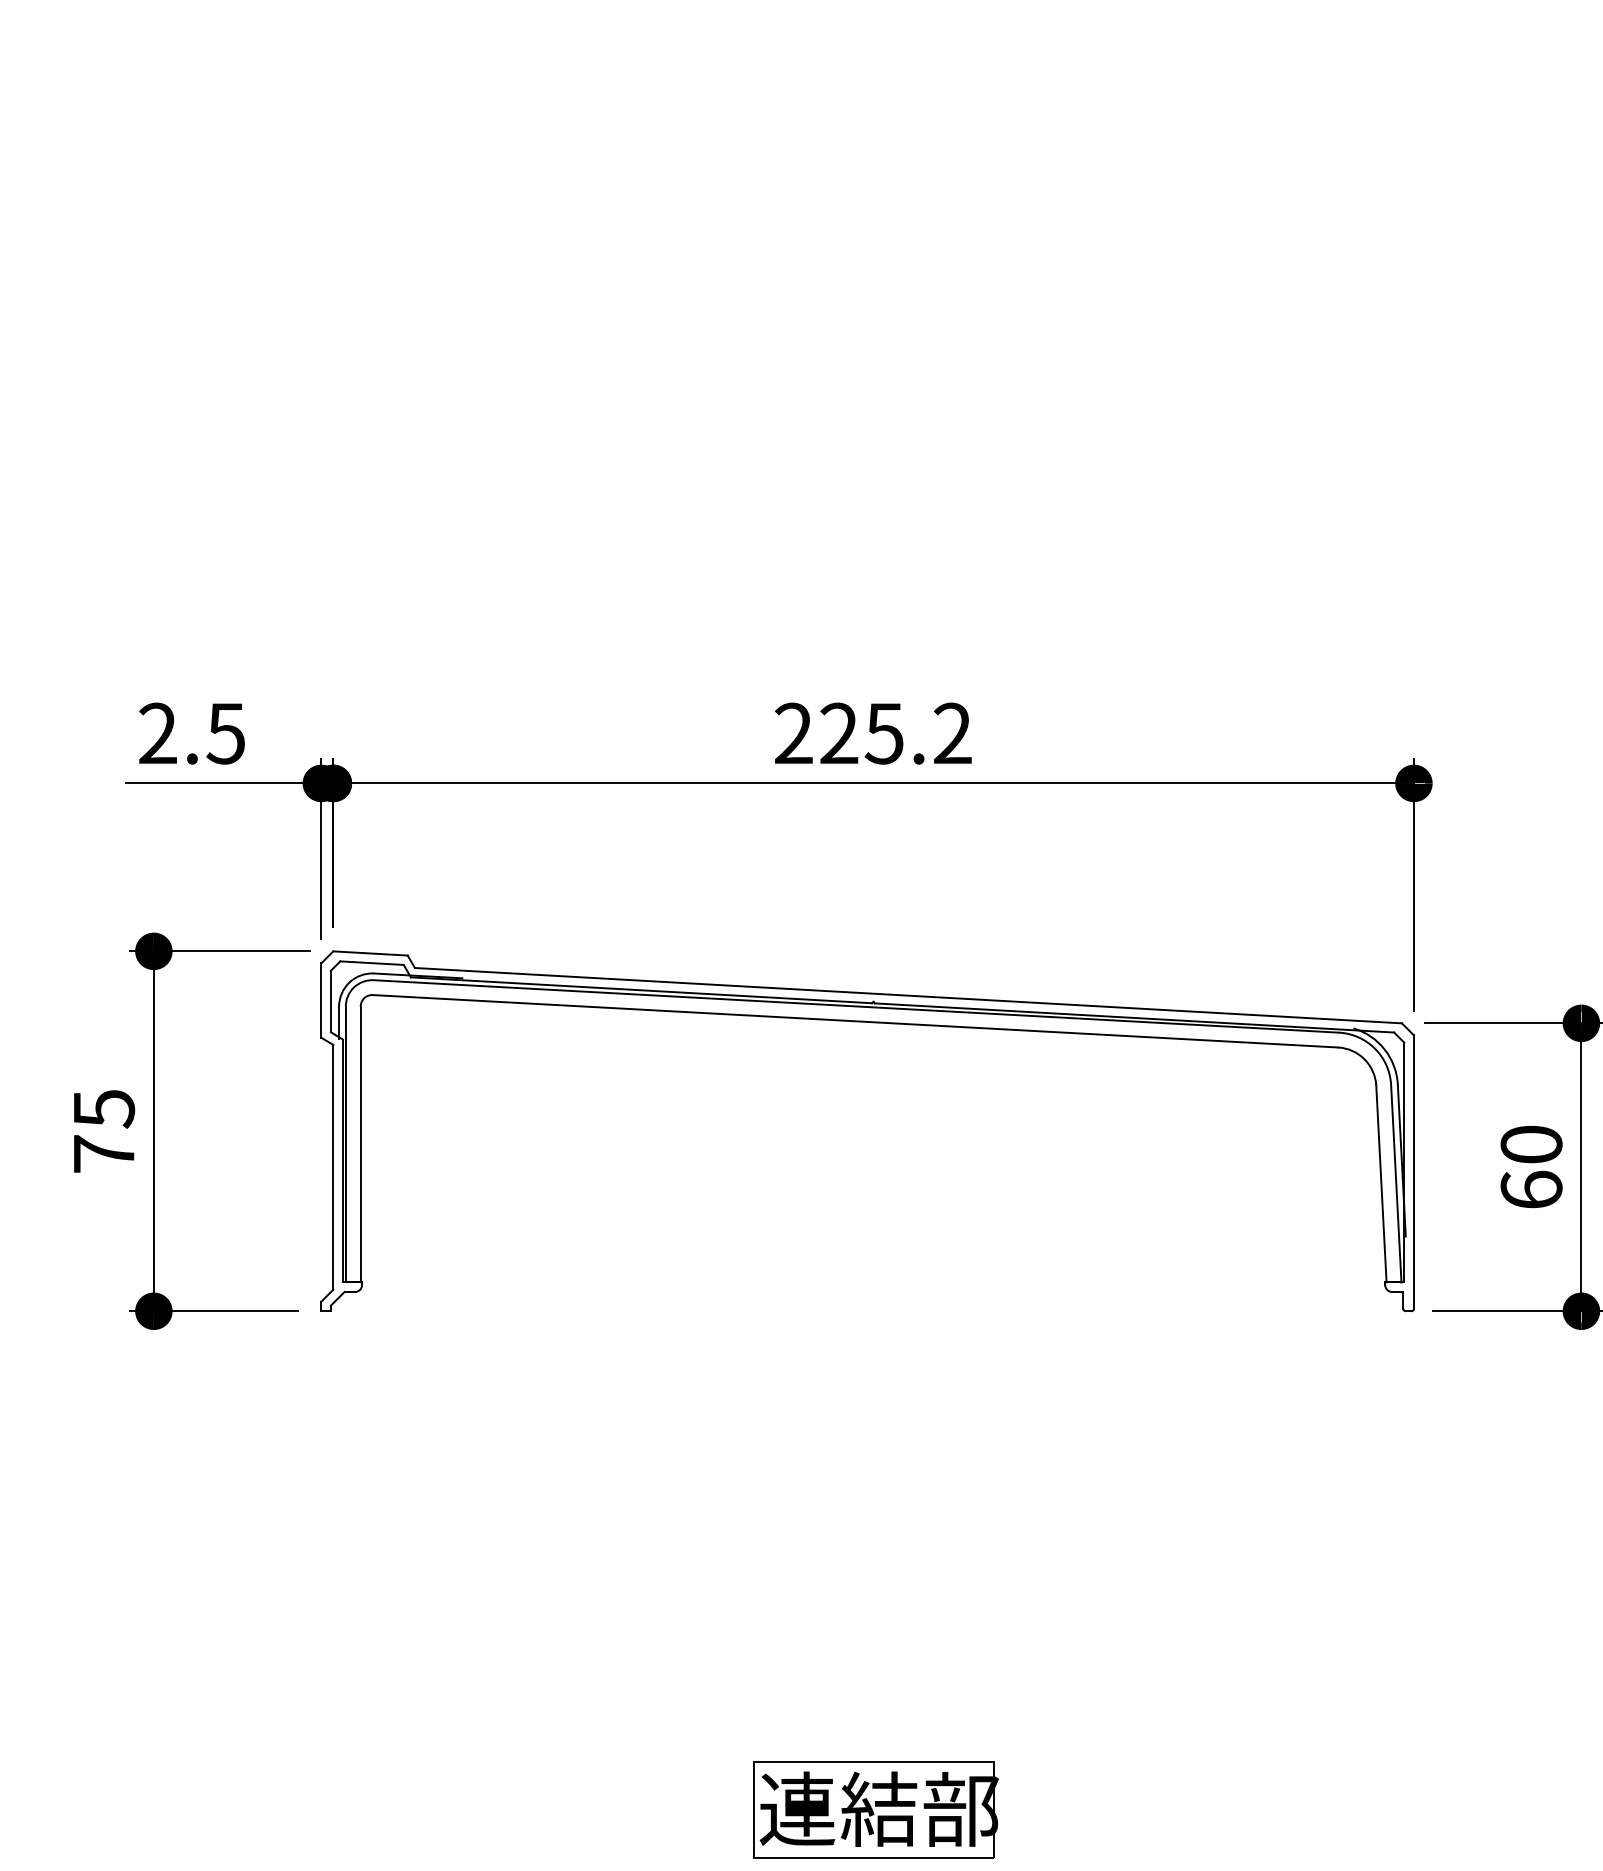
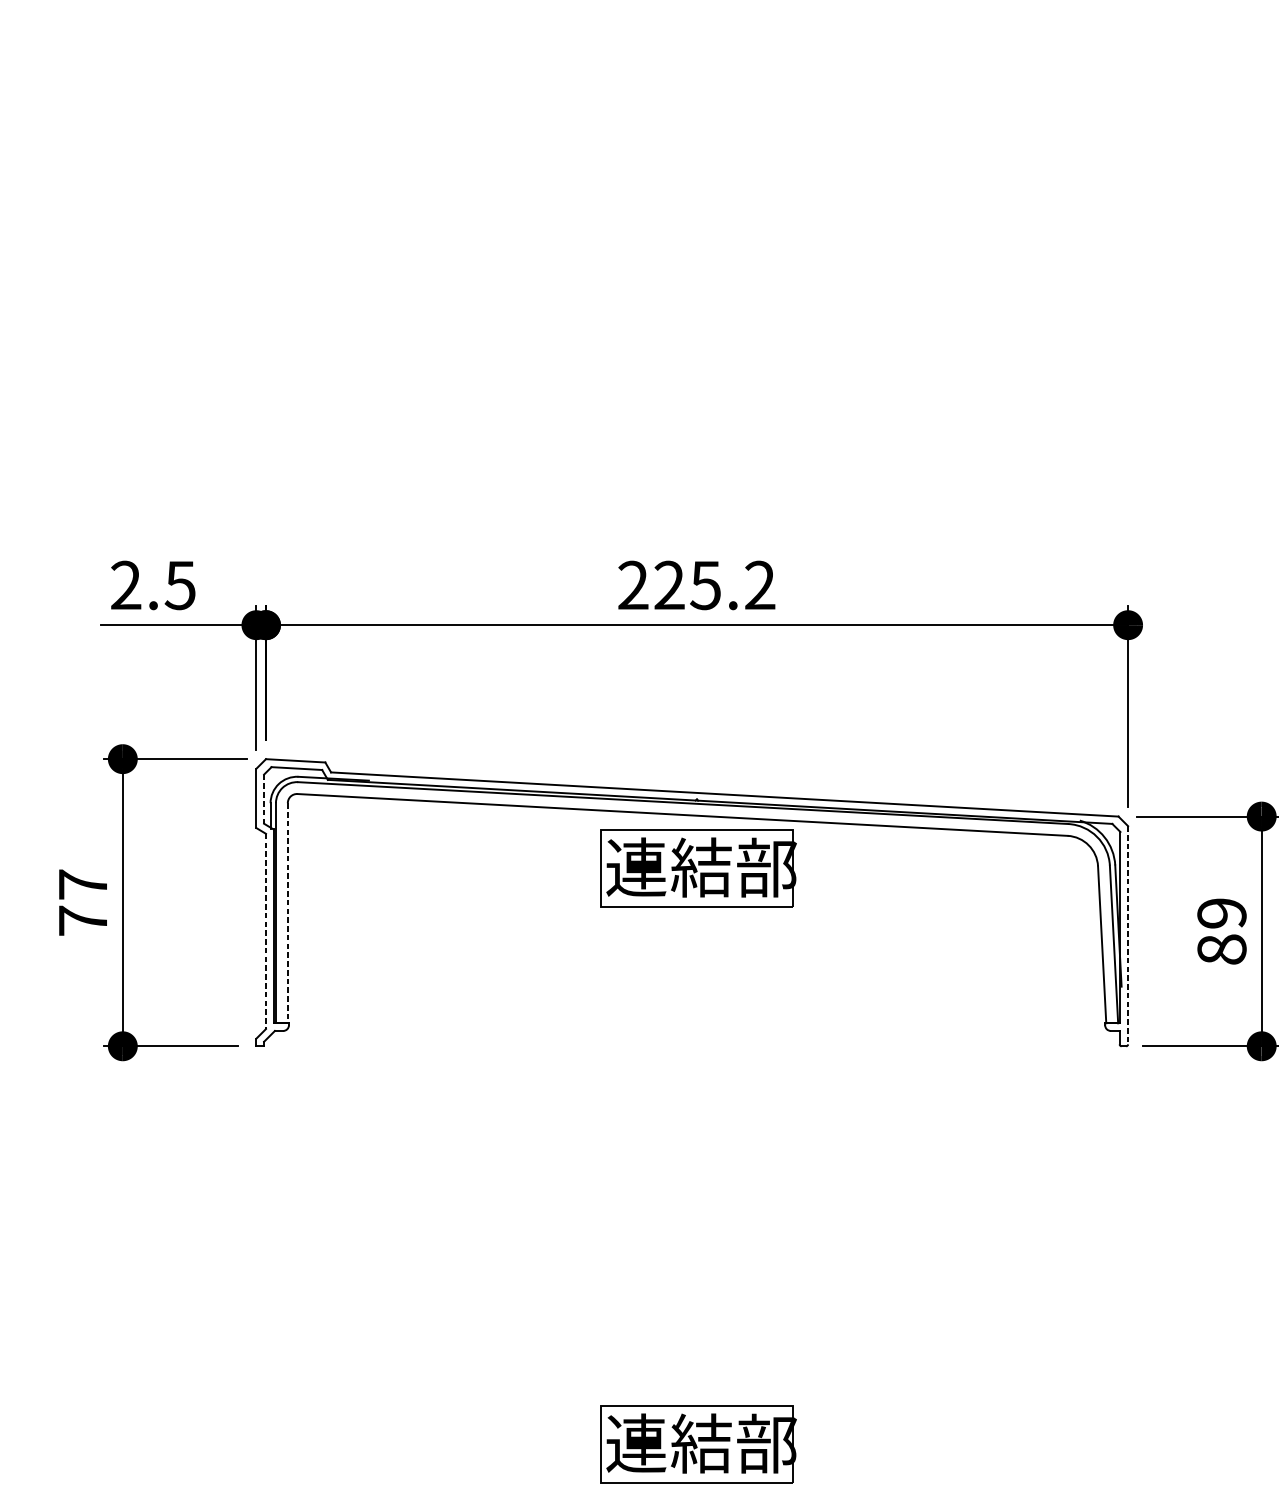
line: (330, 1001) -> (263, 799), solid -> dashed
part: (875, 1087) -> (698, 867), added
text: (104, 1108) -> (83, 884), 75 -> 77
line: (360, 1144) -> (287, 913), solid -> dashed
line: (333, 1167) -> (266, 931), solid -> dashed
text: (1531, 1167) -> (1221, 931), 60 -> 89
line: (1413, 1172) -> (1127, 935), solid -> dashed

